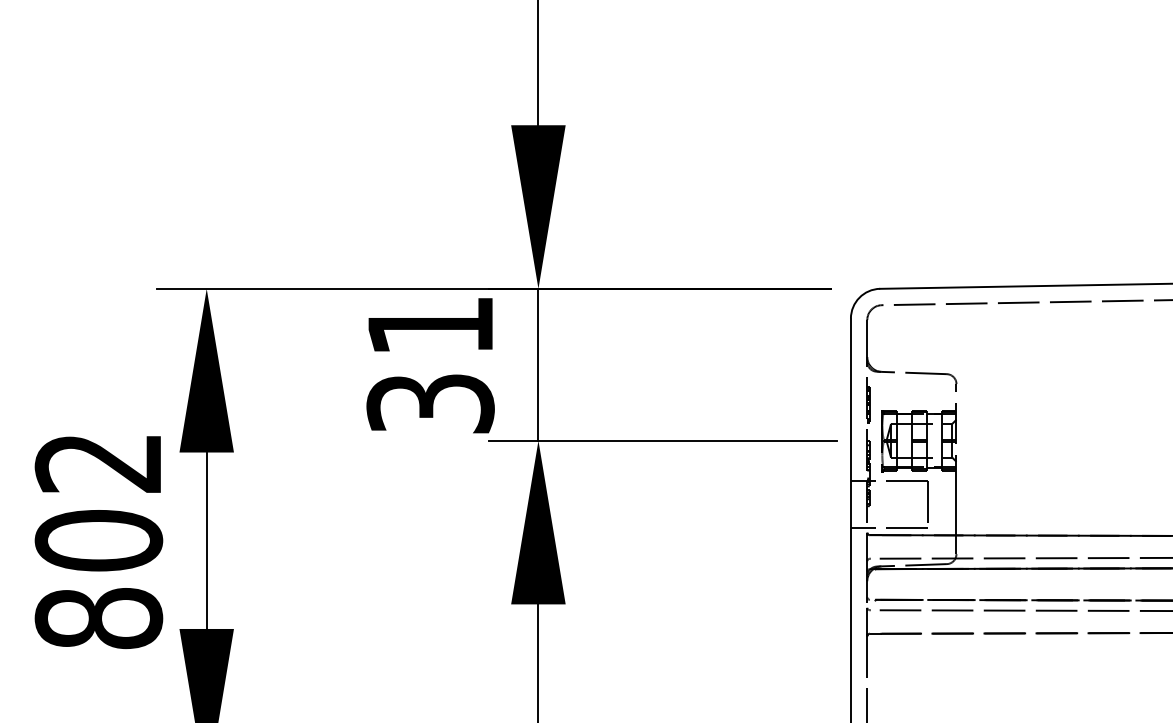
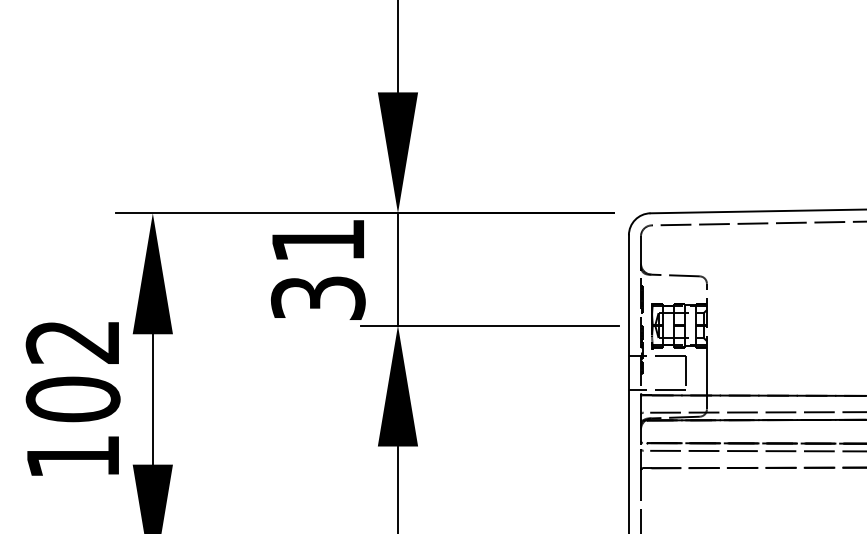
text: (98, 618) -> (72, 456), 802 -> 102

